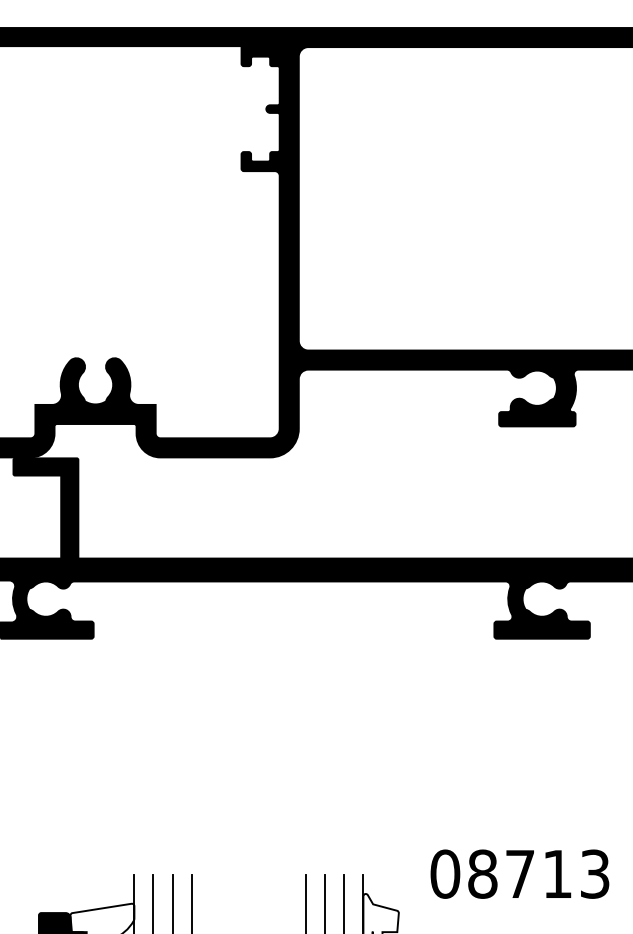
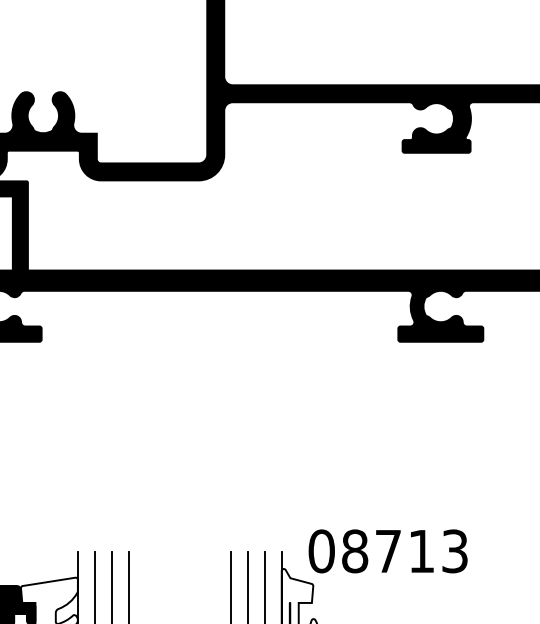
text: (519, 873) -> (387, 550), moved

